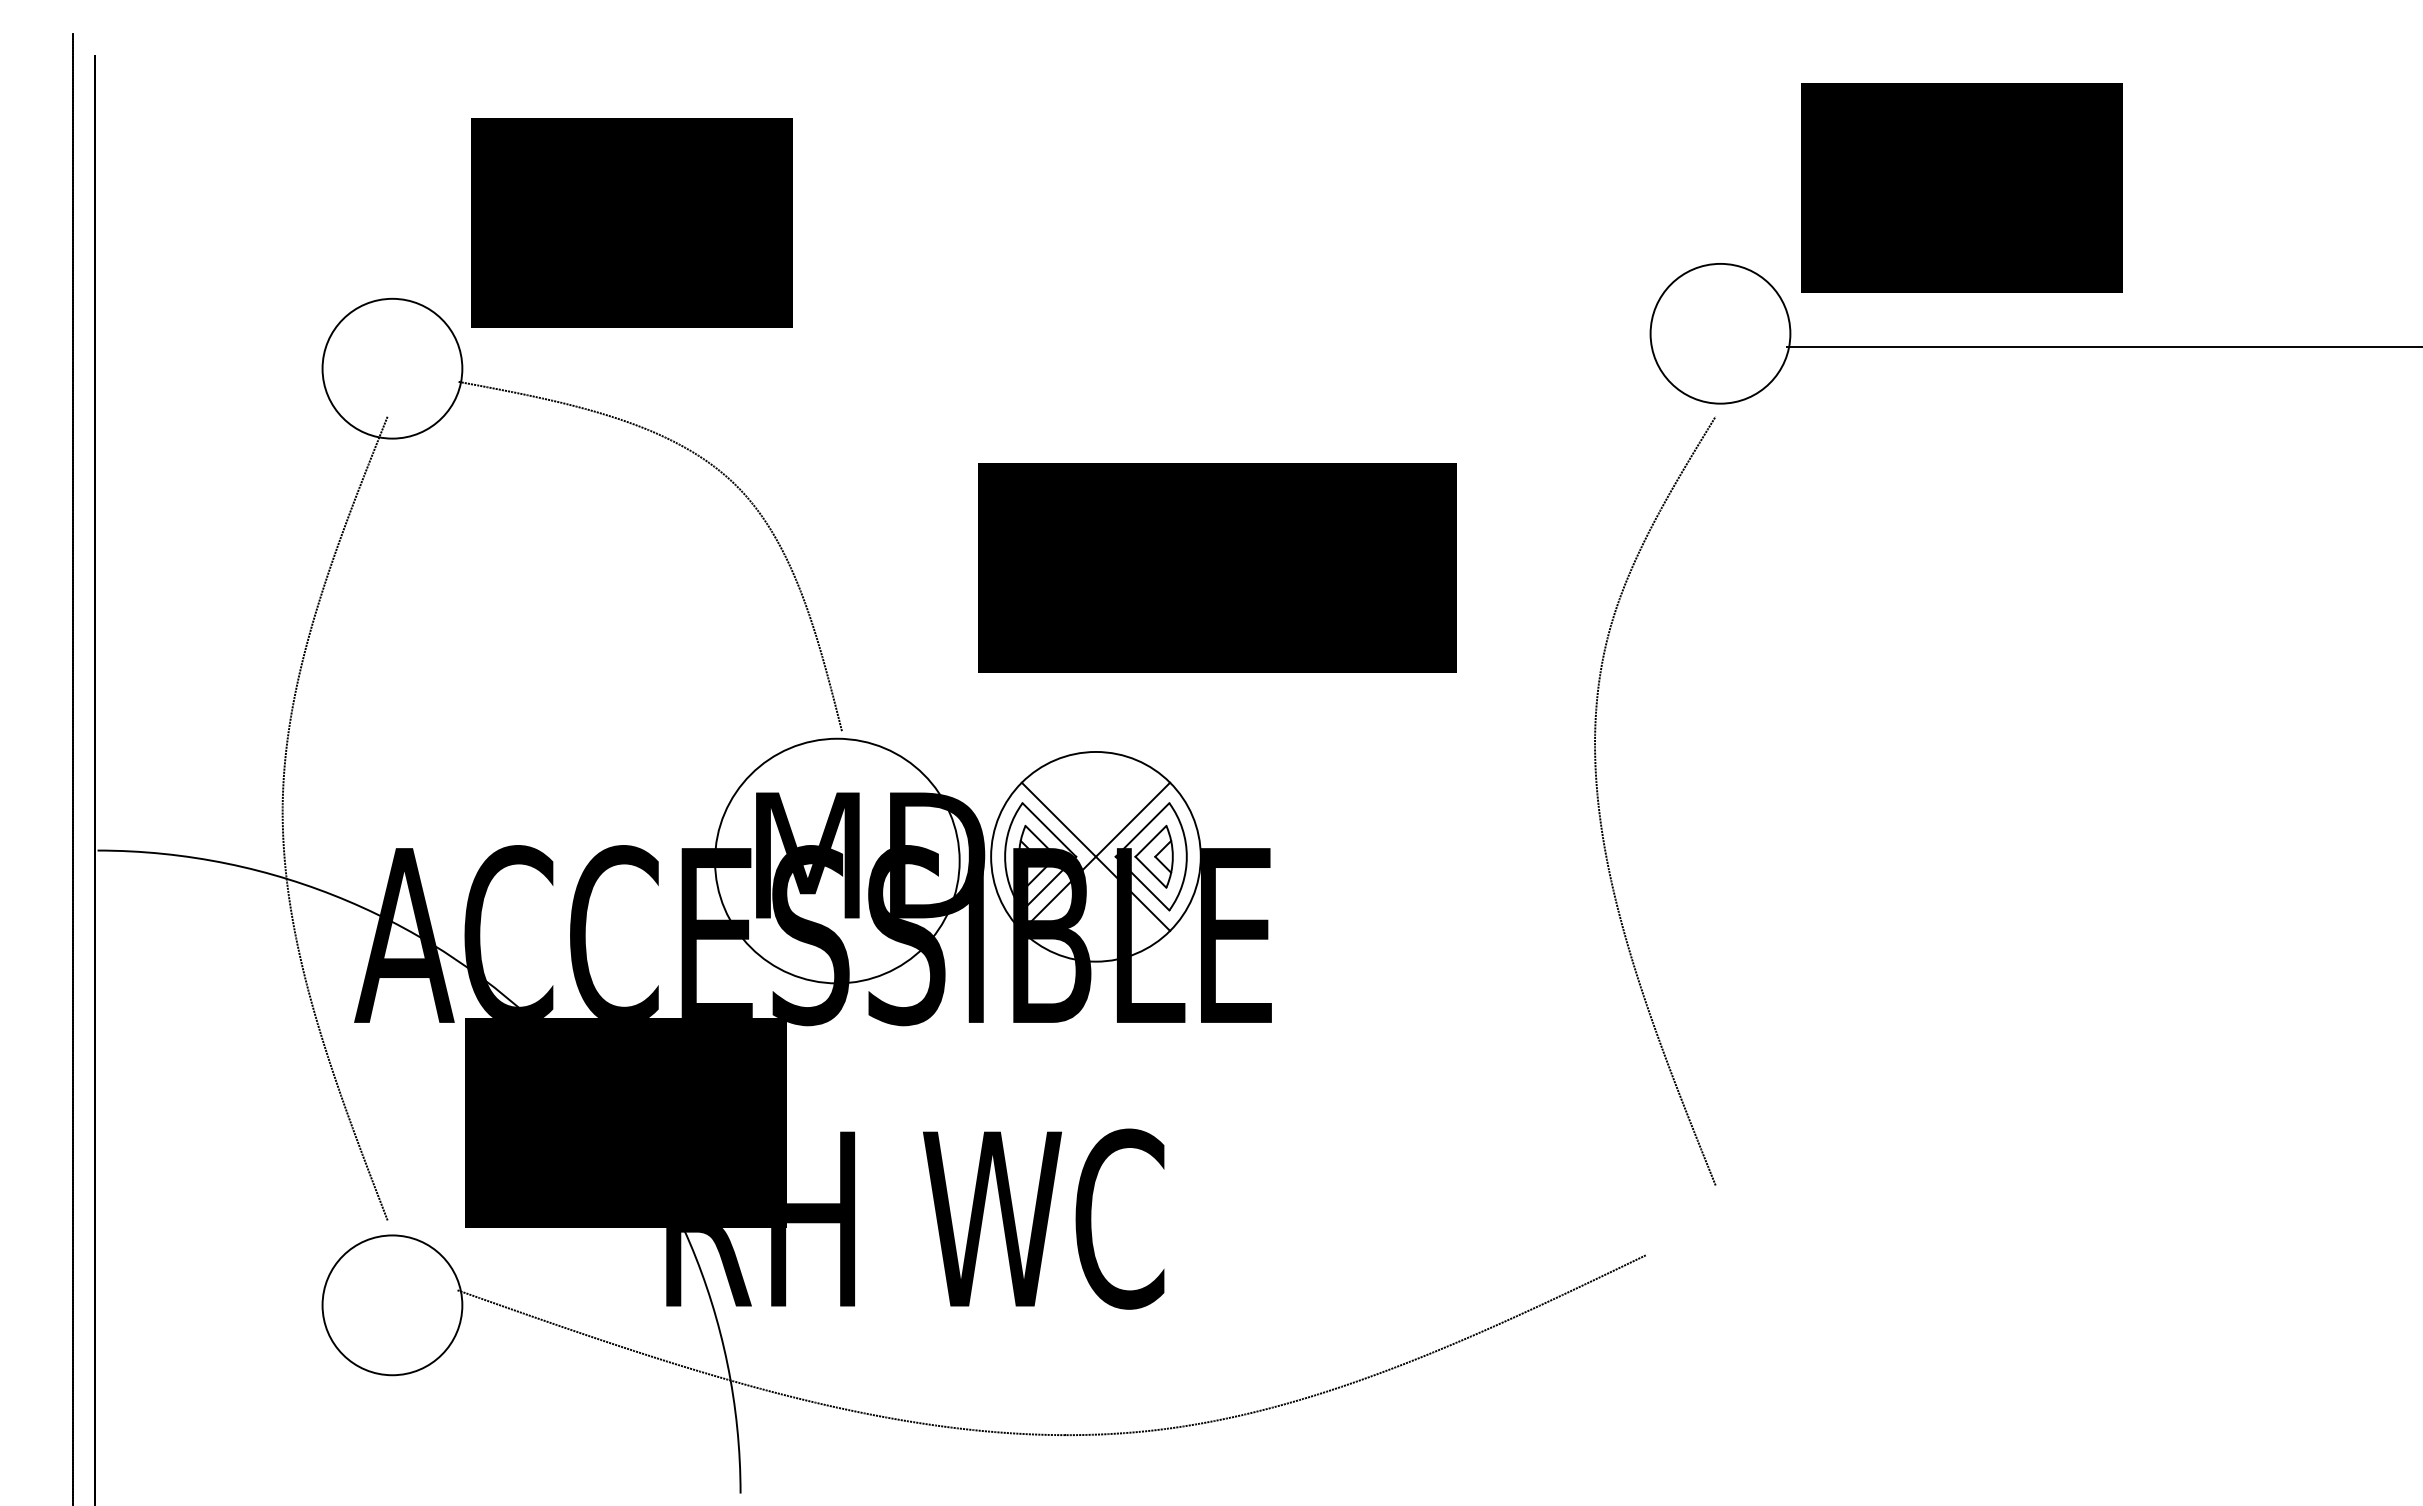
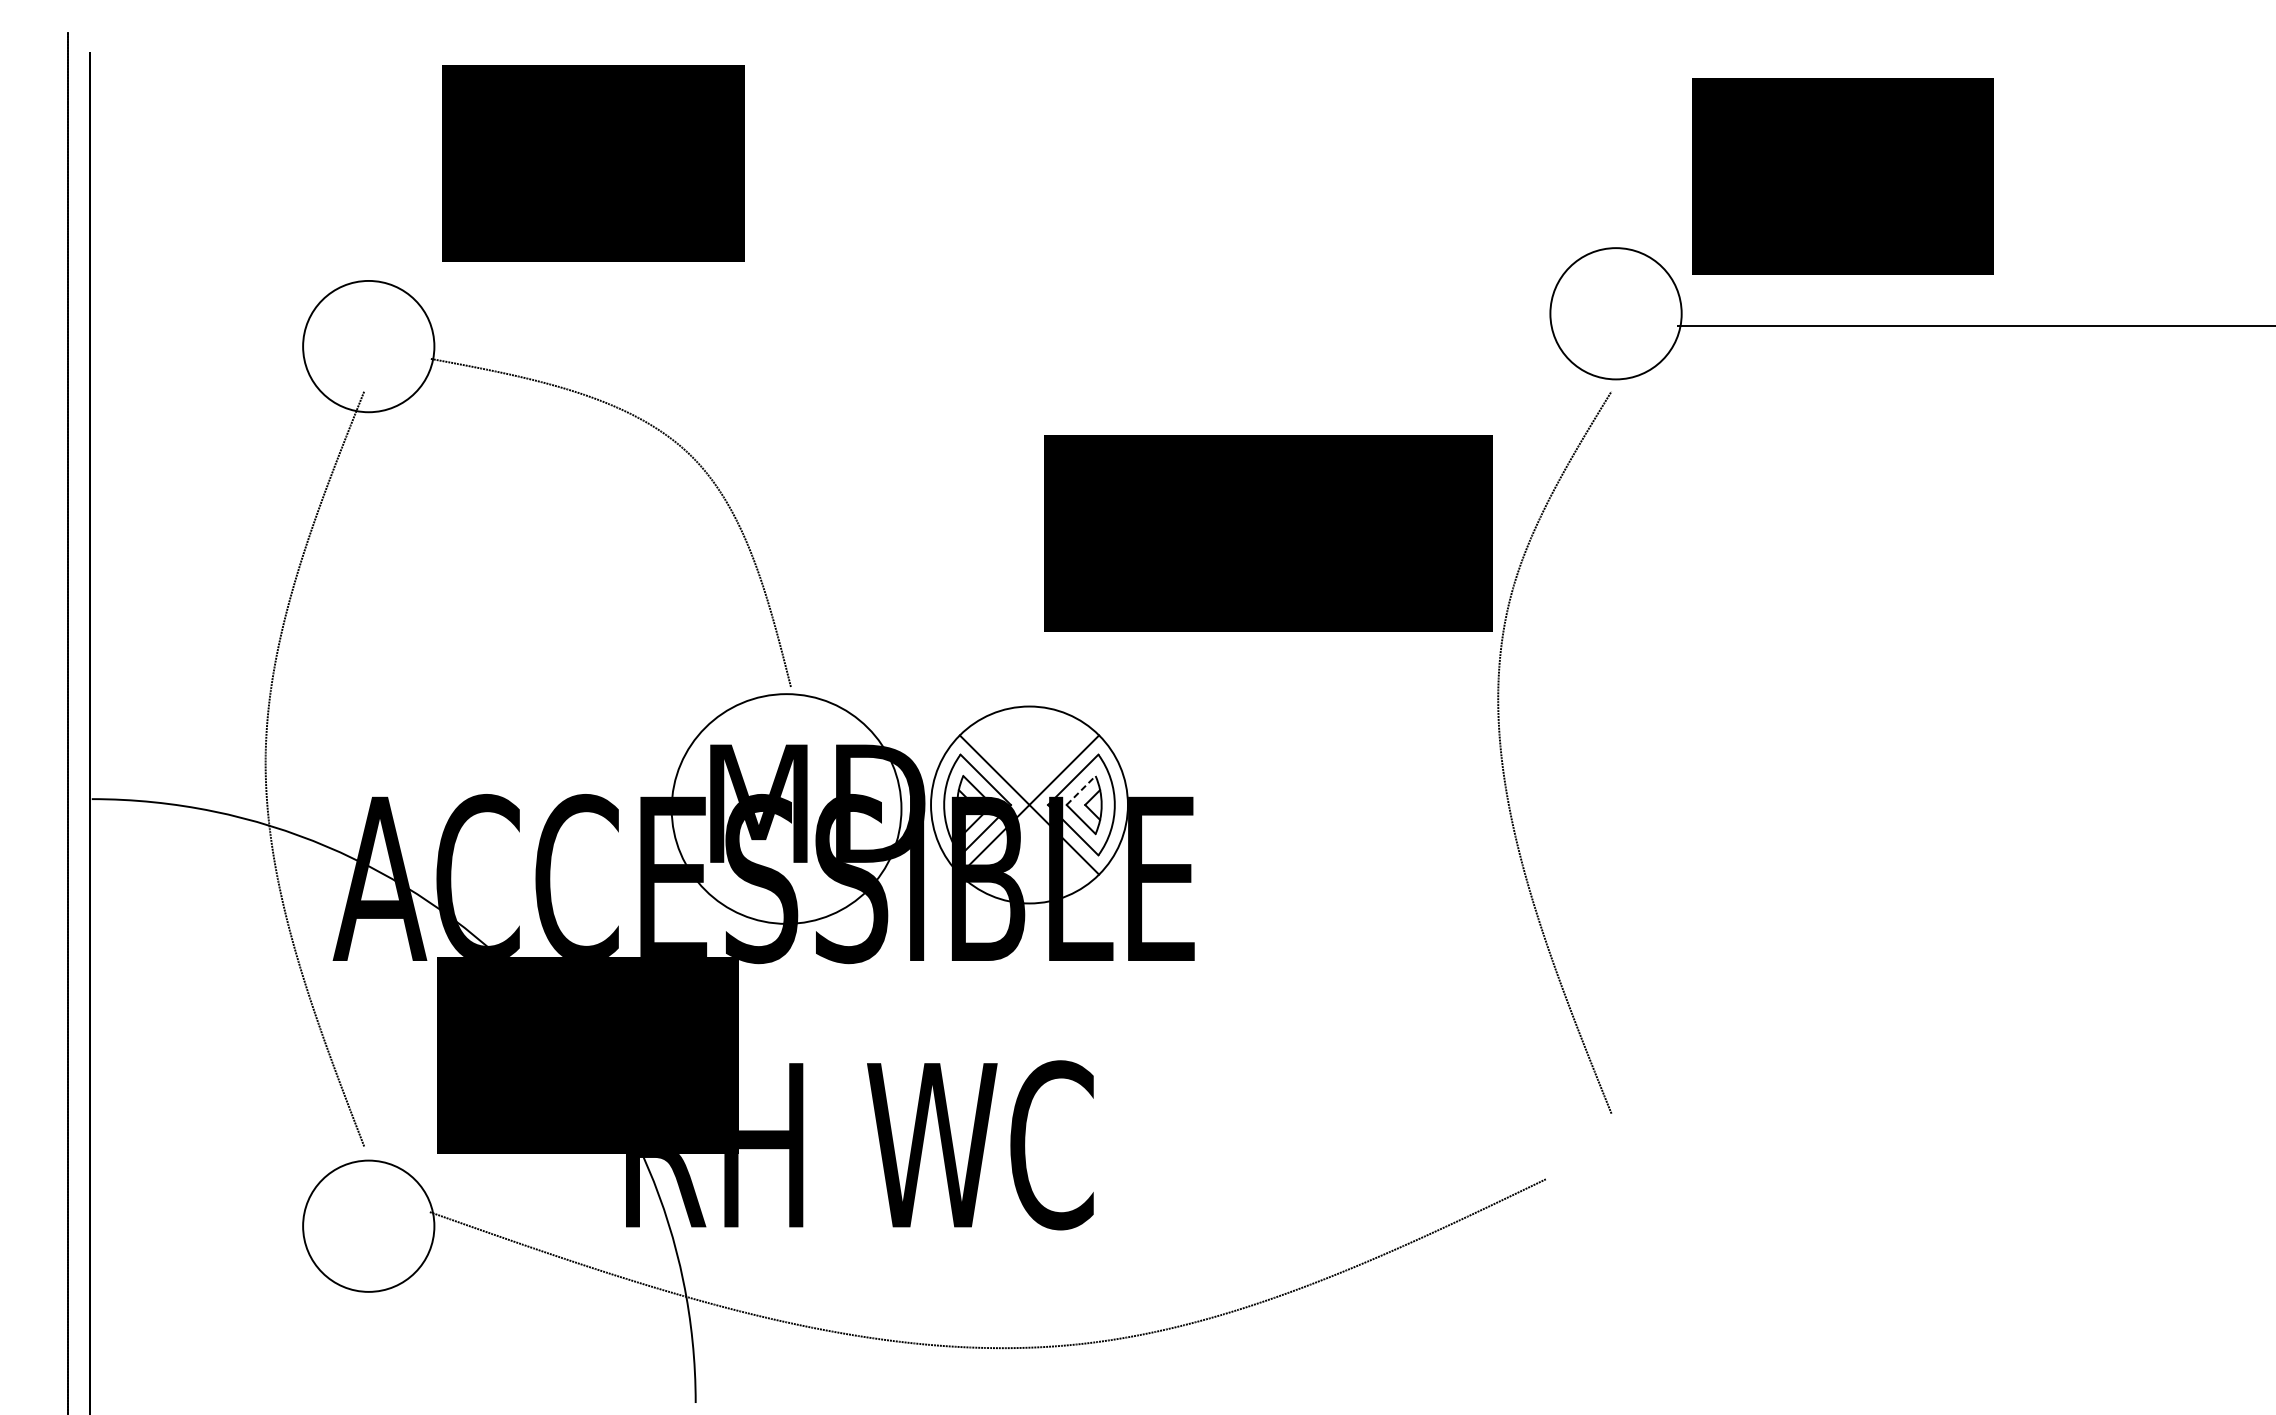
text: (631, 222) -> (593, 163), moved
text: (1217, 567) -> (1268, 533), moved
line: (1150, 841) -> (1080, 790), solid -> dashed

